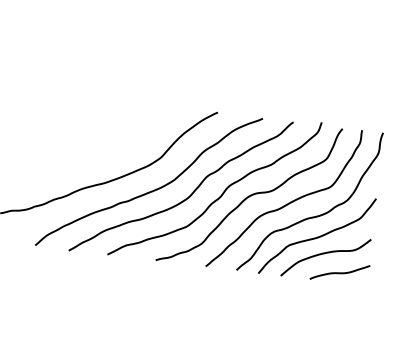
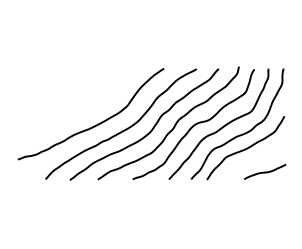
curve: (325, 254) -> (253, 160), removed

